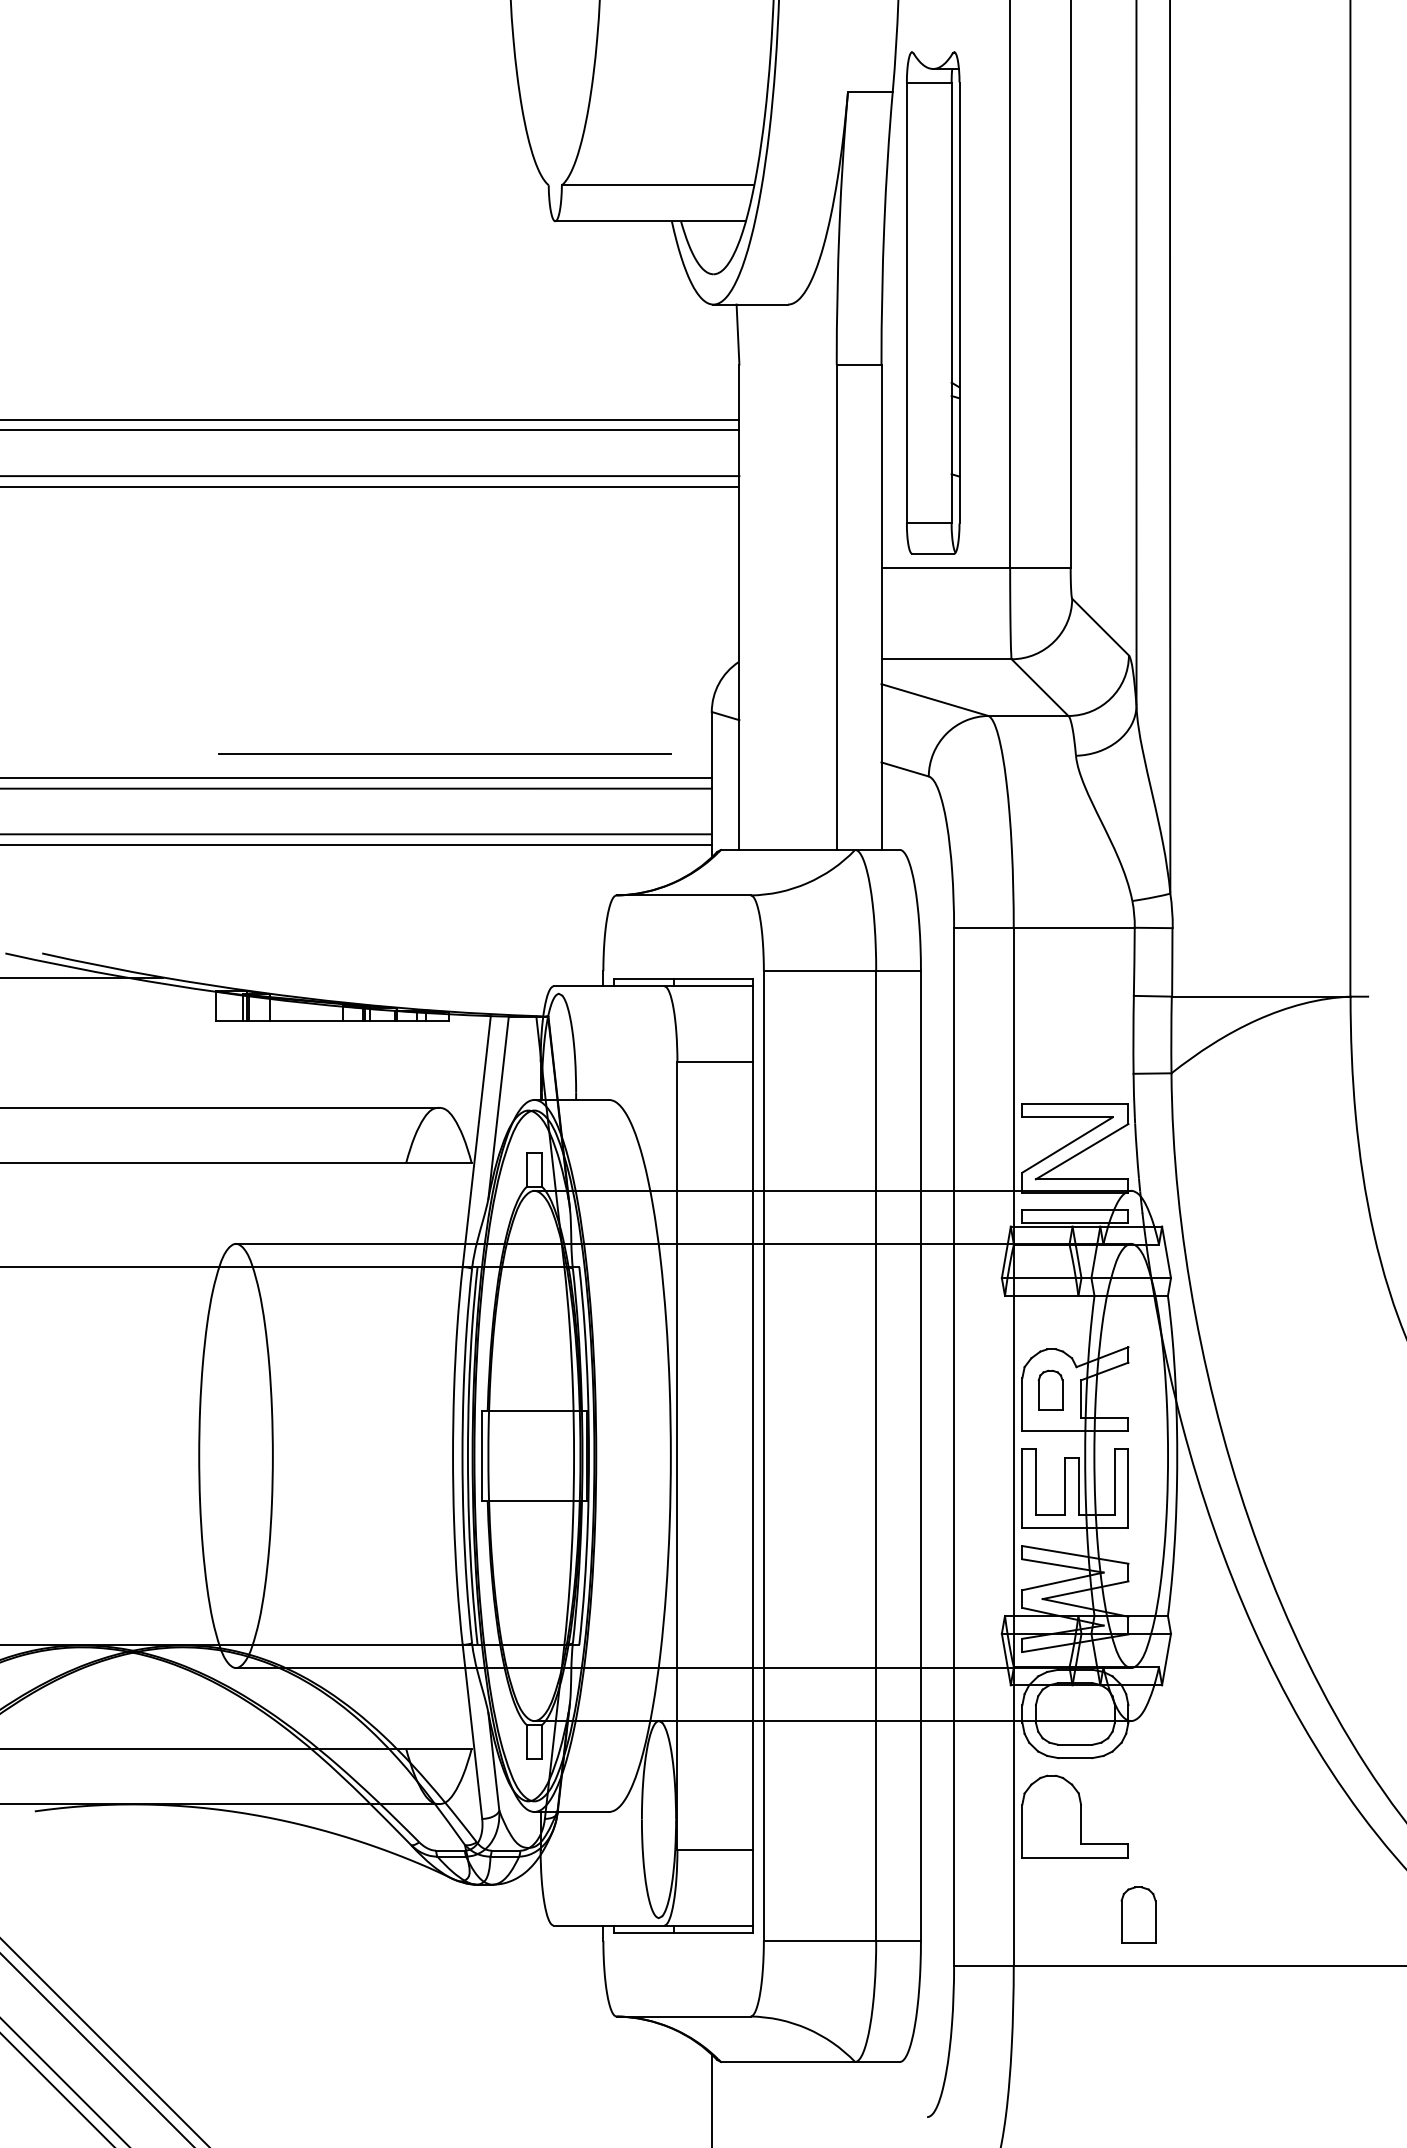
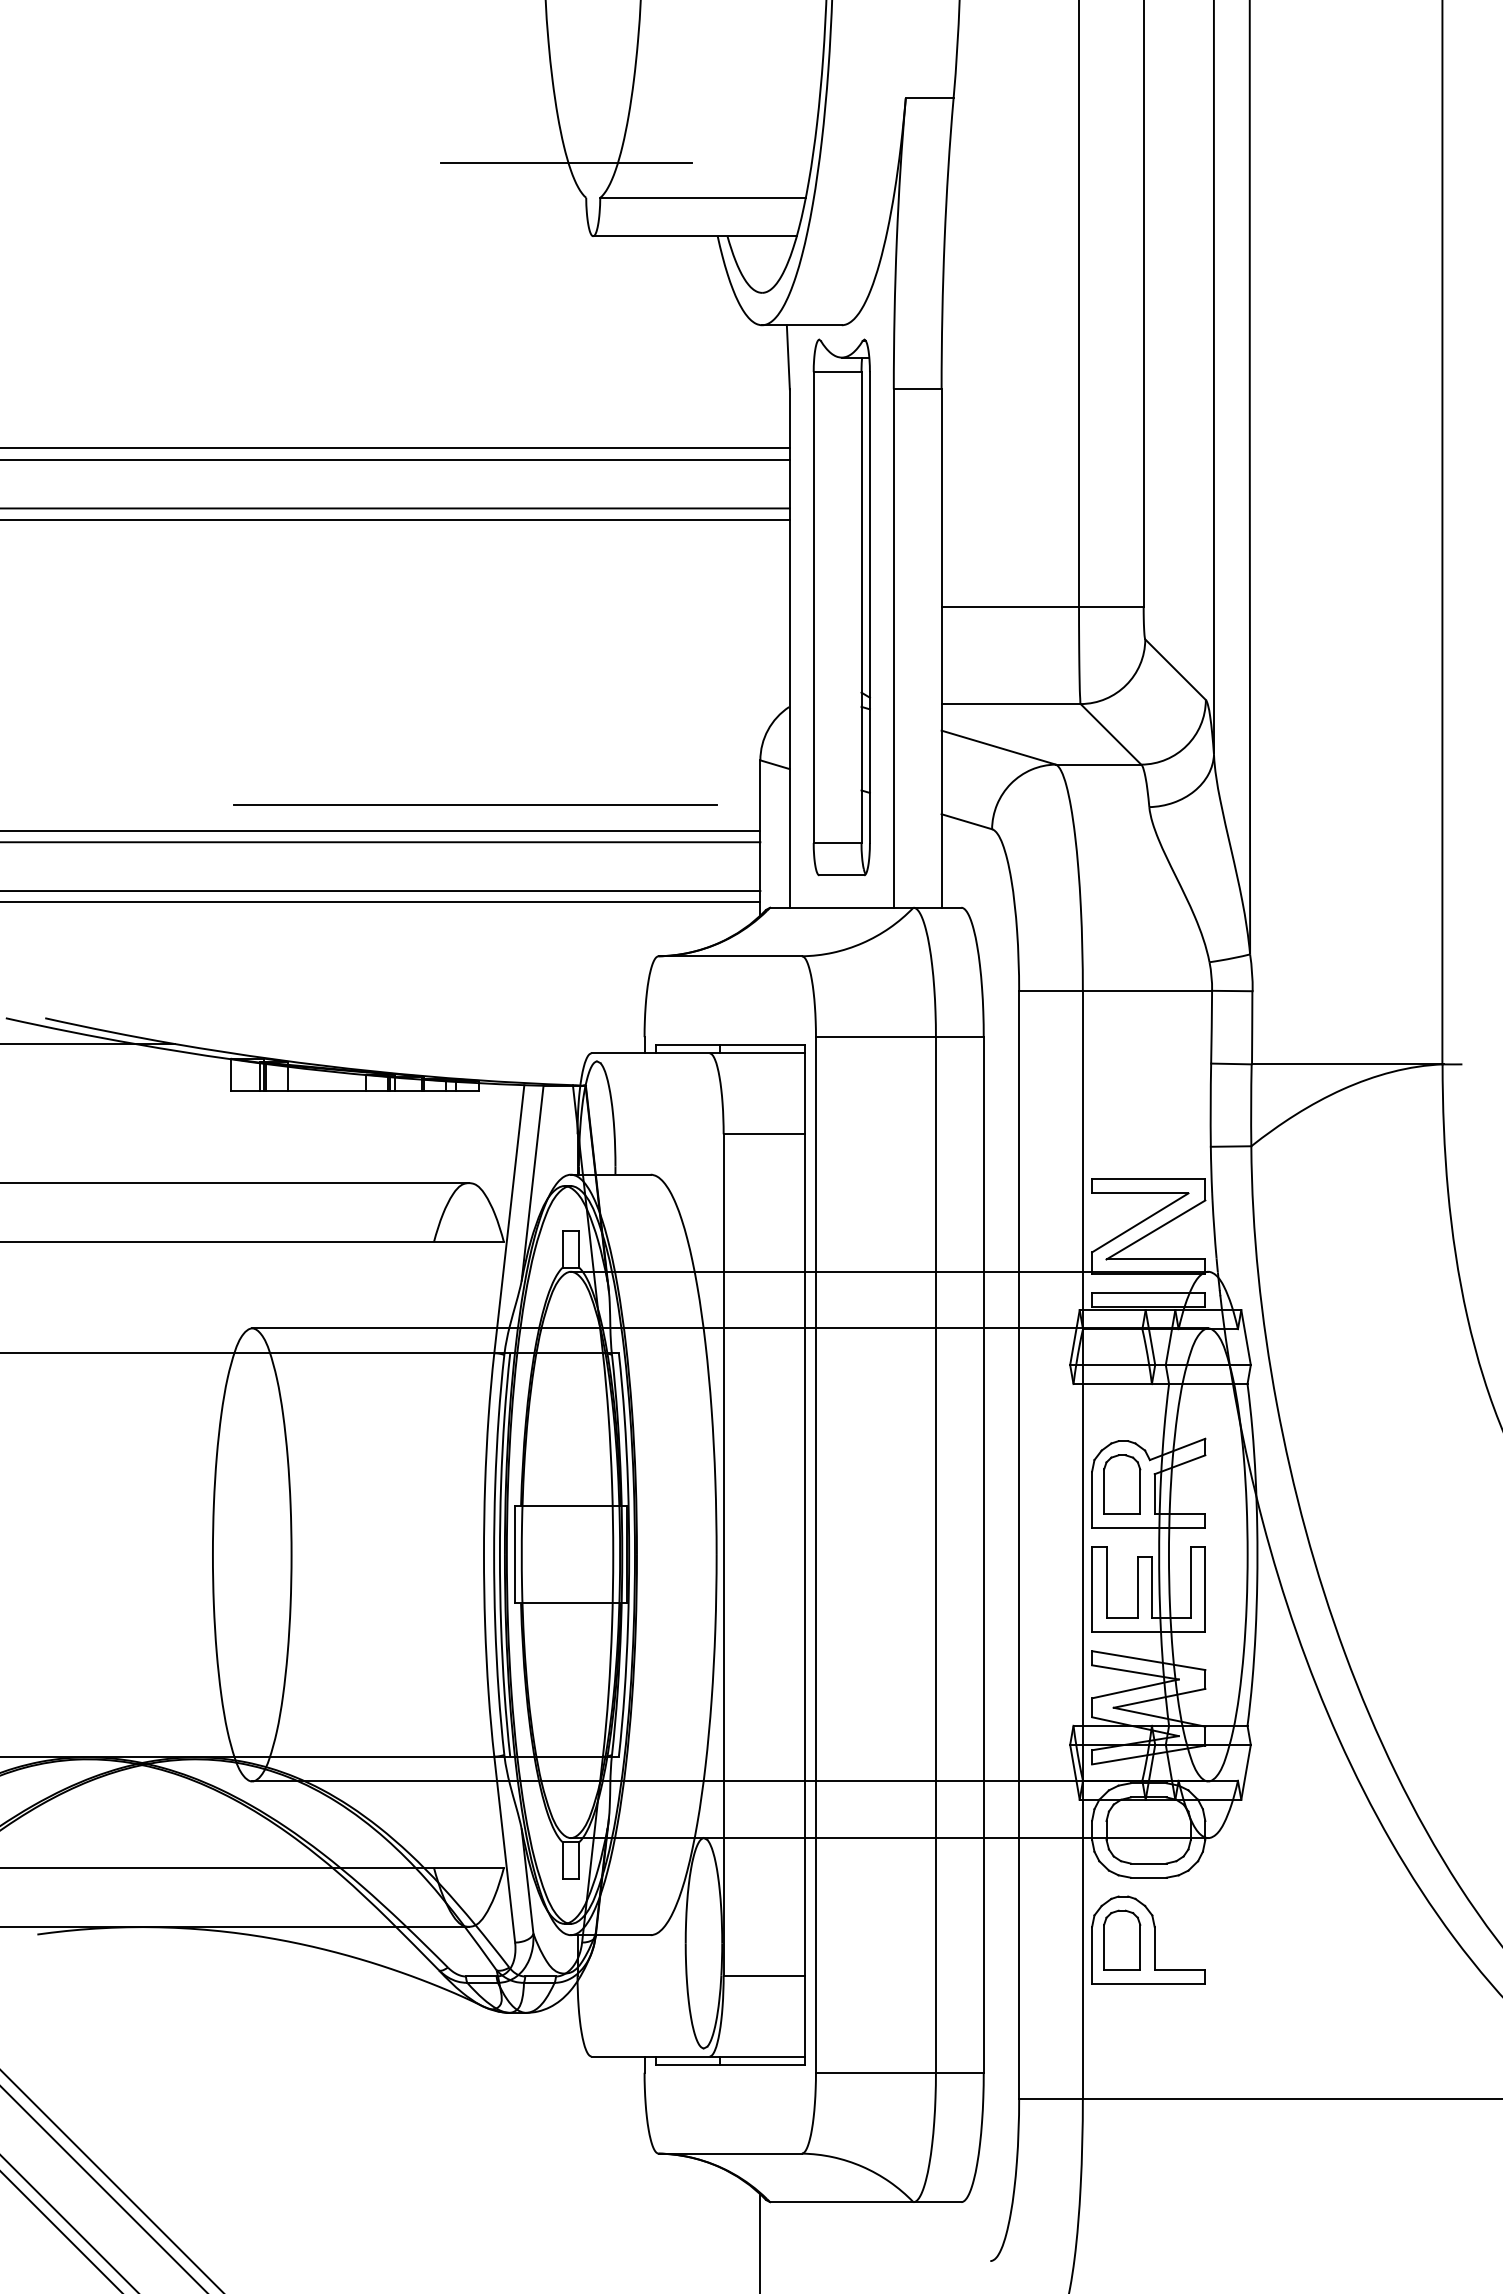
line: (530, 153) -> (566, 163), added
part: (932, 302) -> (841, 607), moved
part: (1050, 1390) -> (1122, 1484), size x1.43
part: (1138, 1914) -> (1122, 1939), moved

